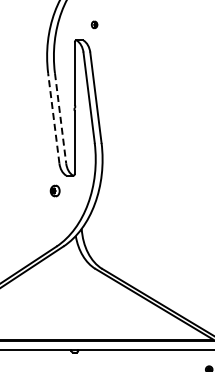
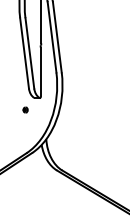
line: (53, 118) -> (24, 53), dashed -> solid
line: (60, 118) -> (29, 53), dashed -> solid
part: (54, 191) -> (25, 110), size x0.62

